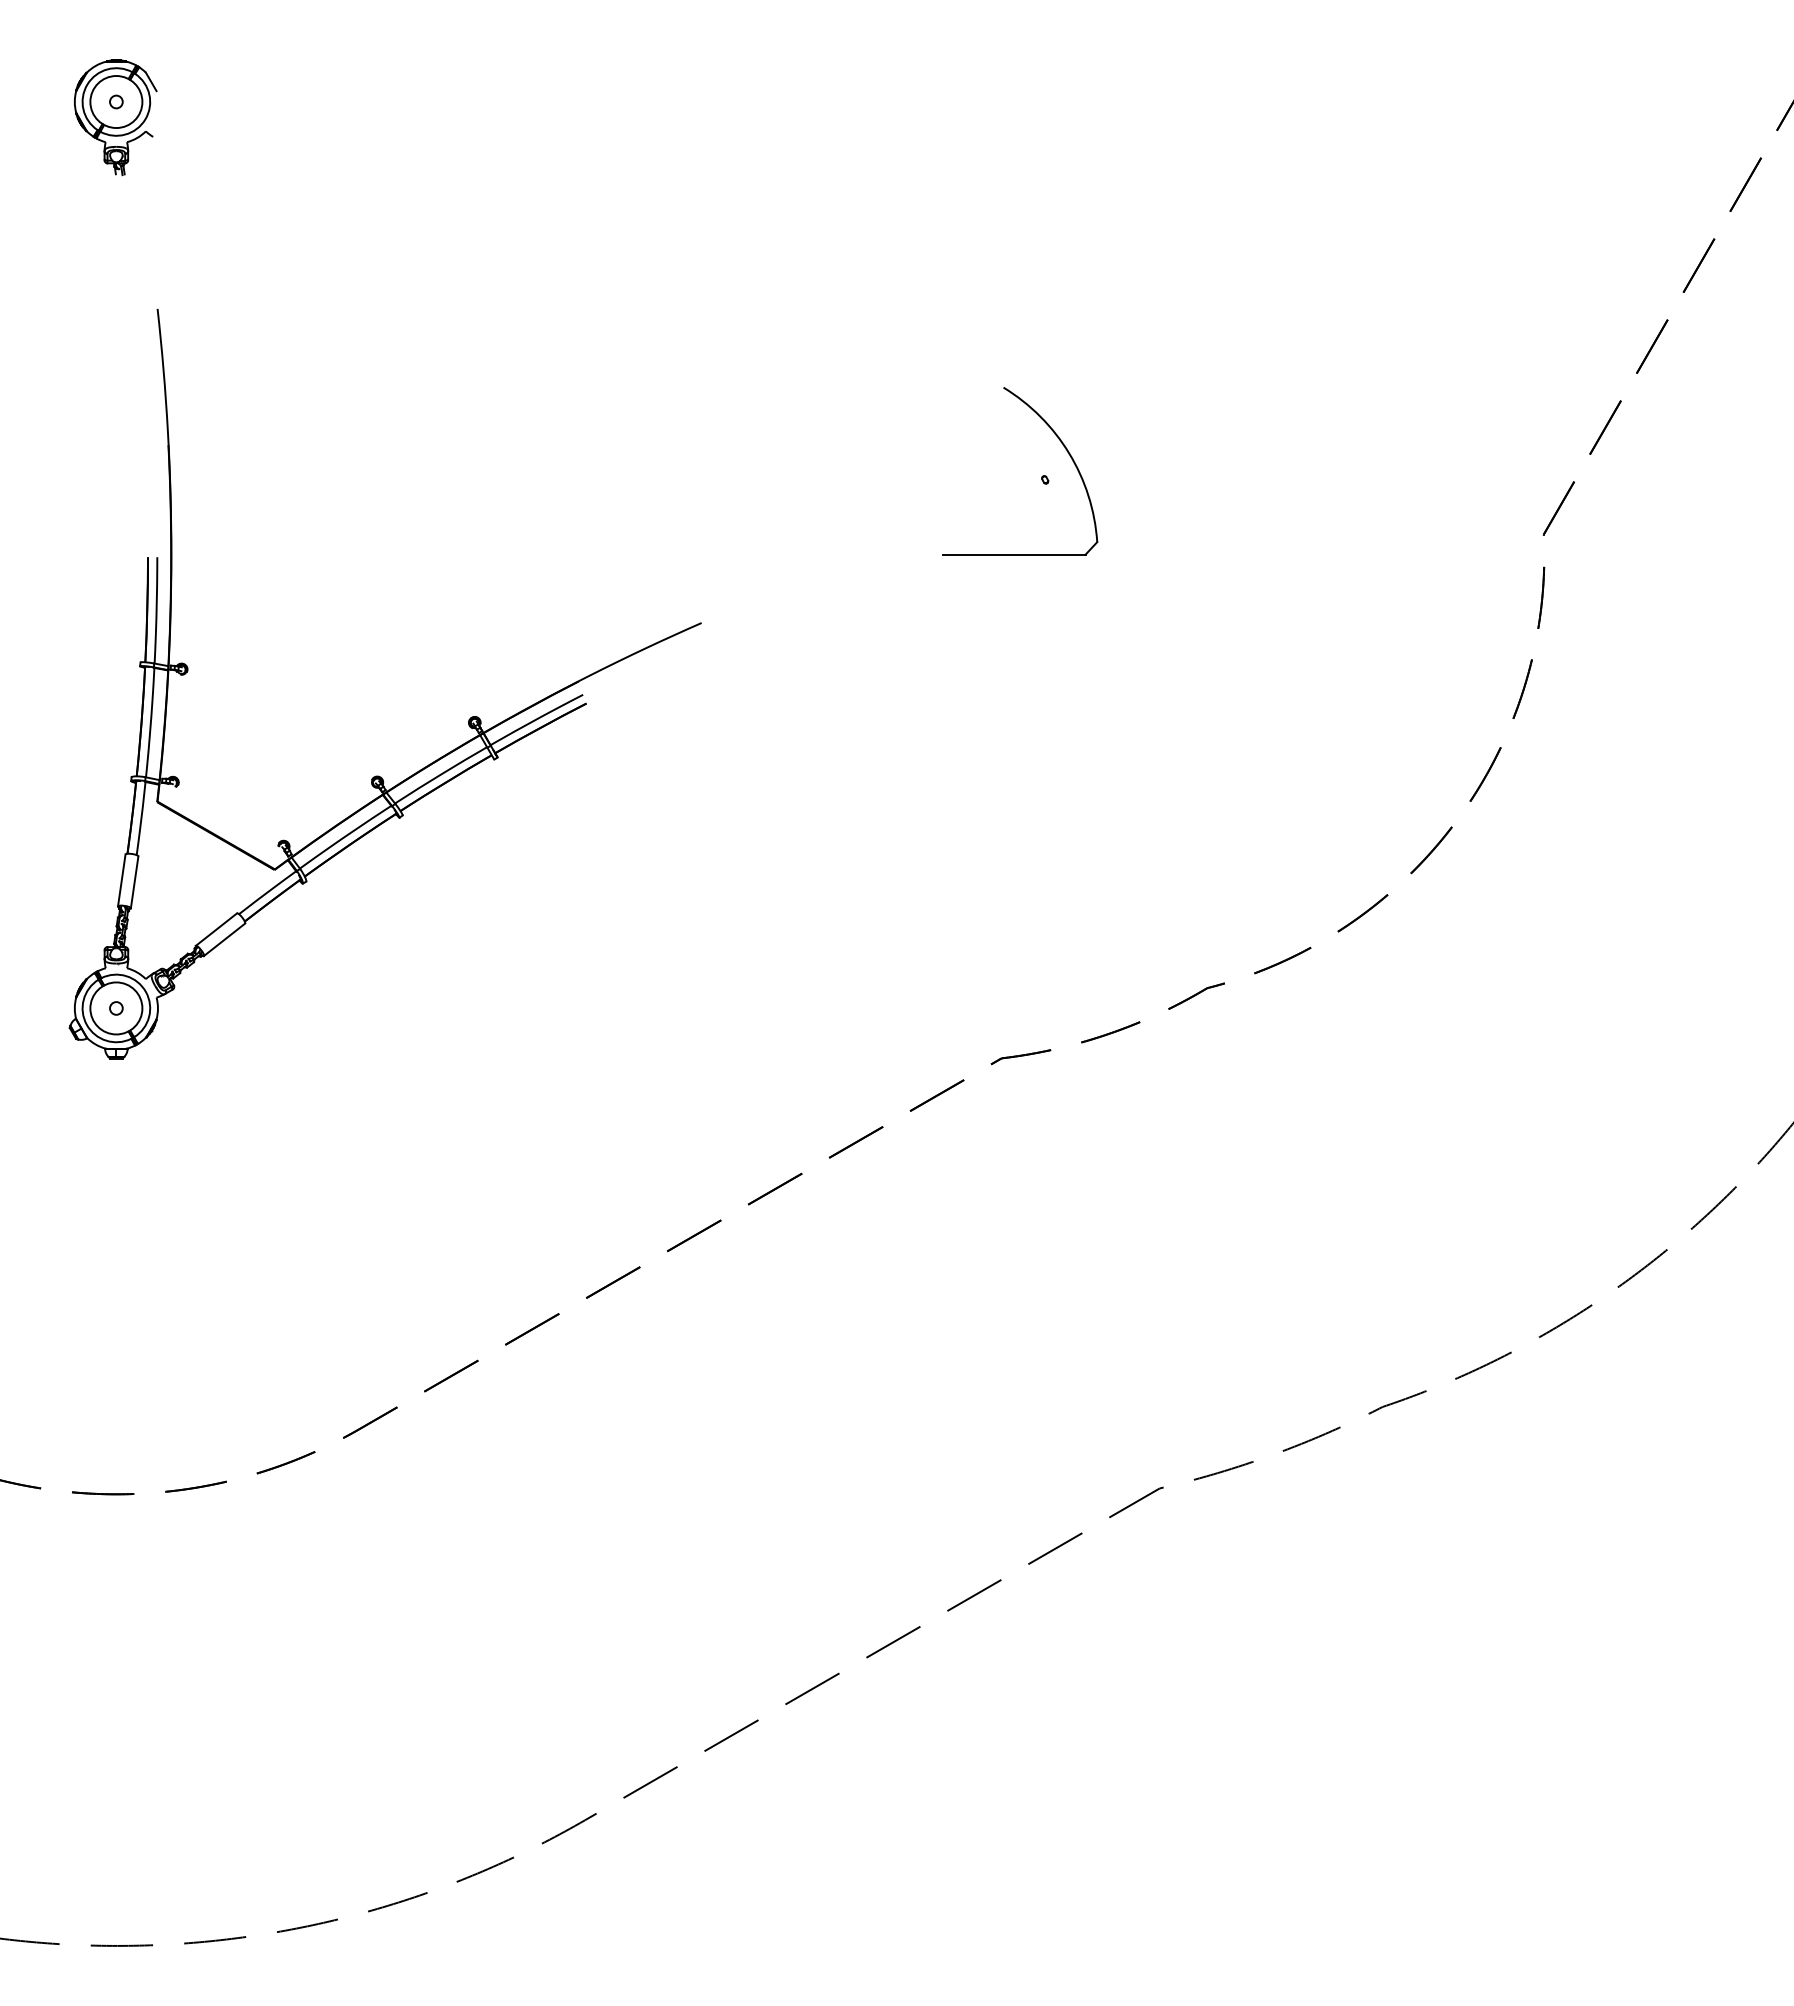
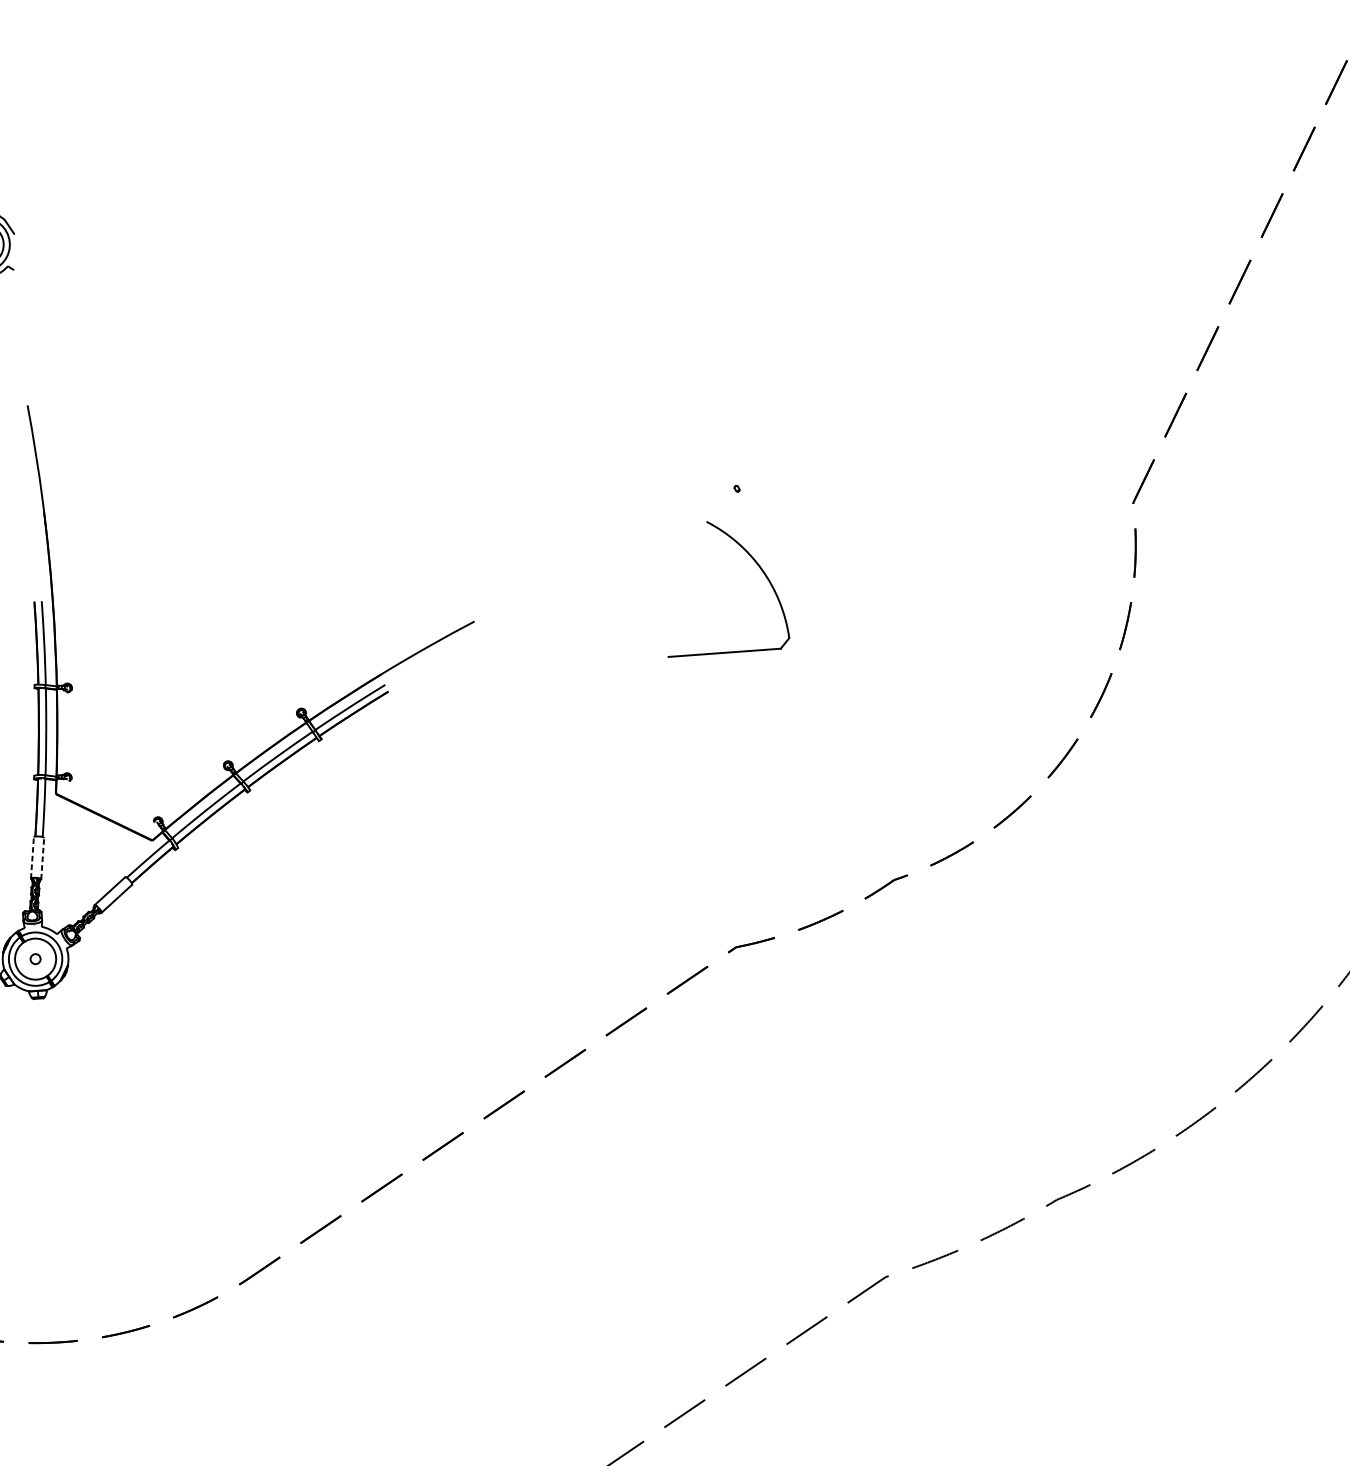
part: (1060, 442) -> (754, 561), moved
line: (121, 880) -> (32, 858), solid -> dashed
line: (134, 881) -> (42, 858), solid -> dashed

